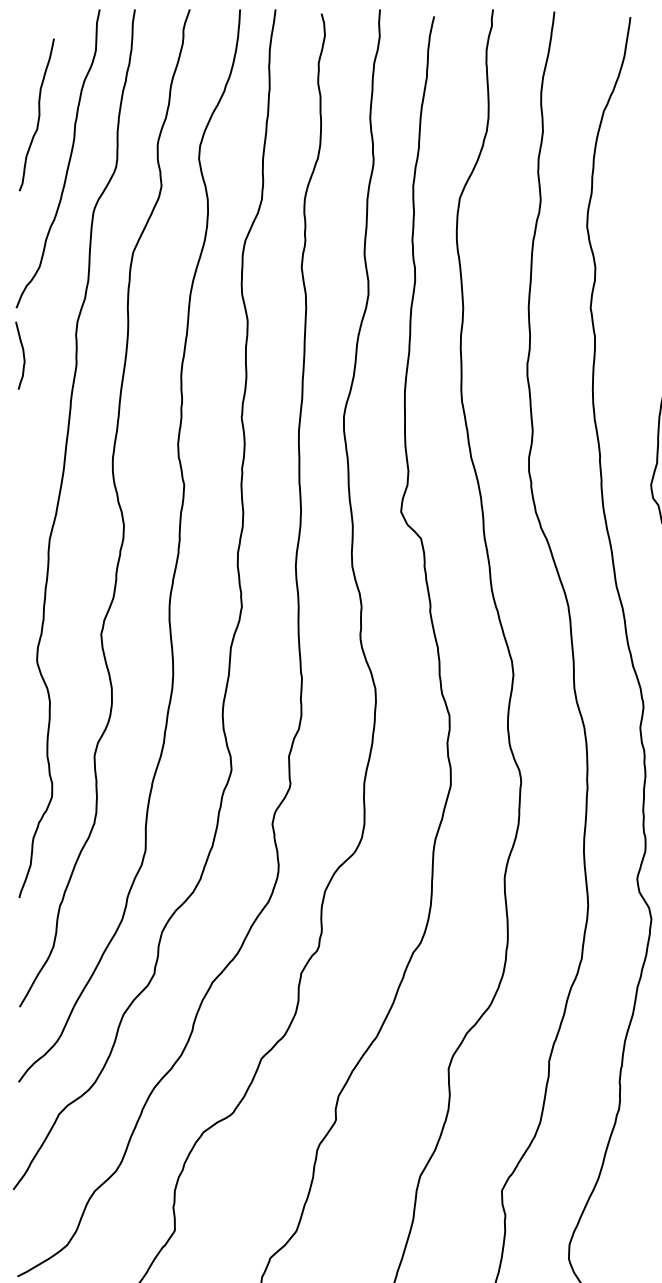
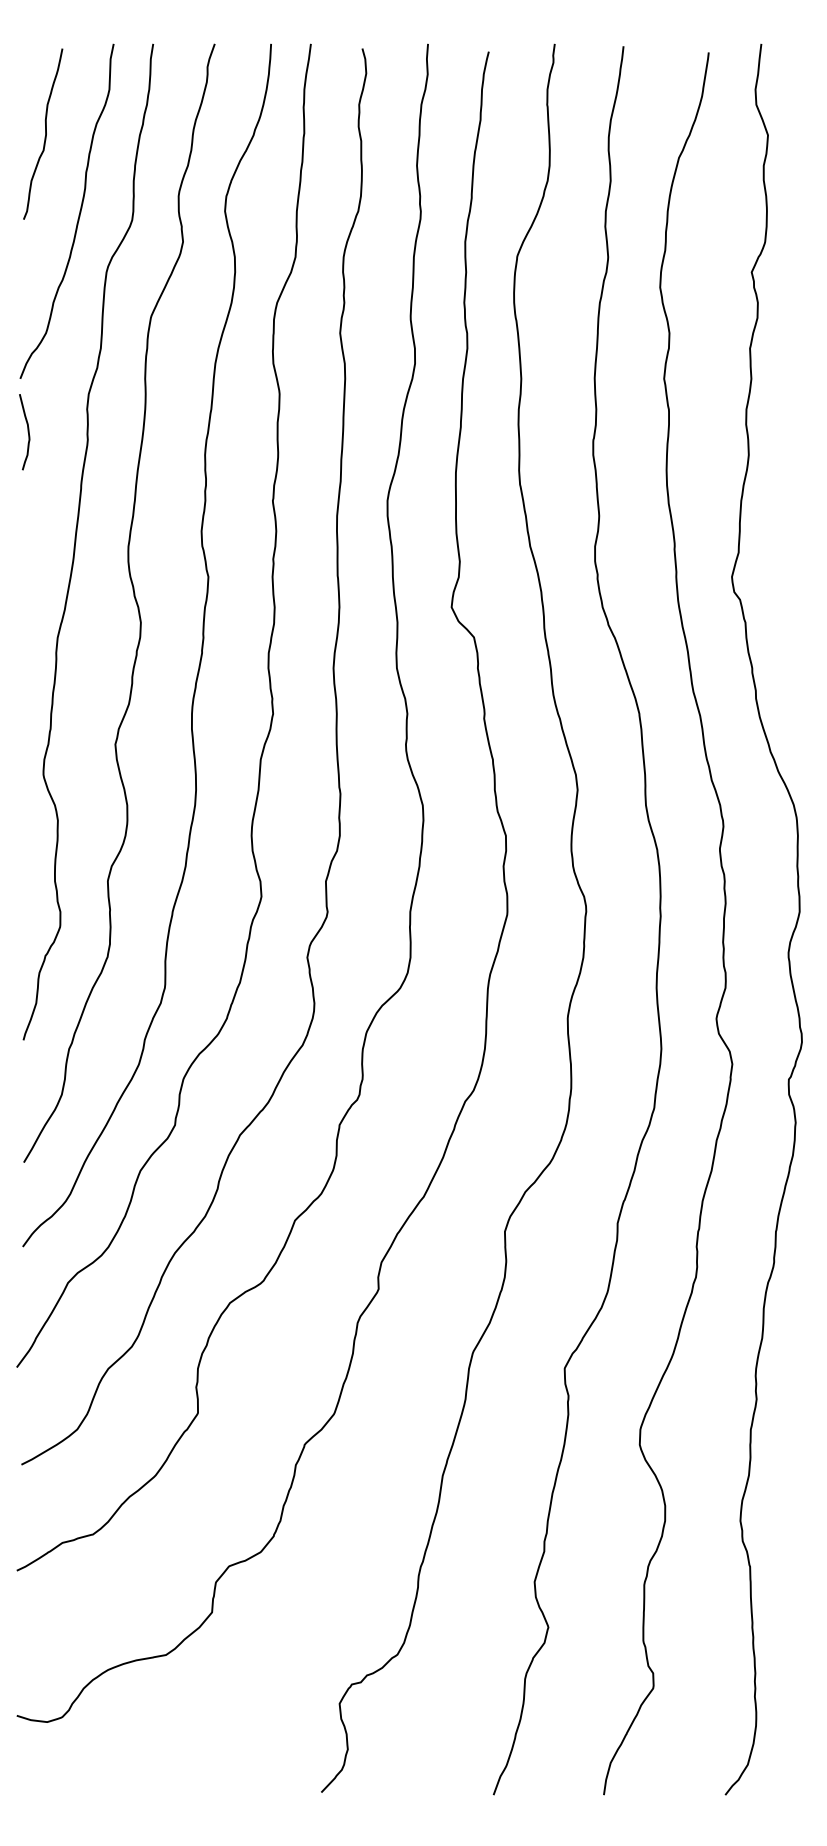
curve: (38, 114) -> (45, 133), moved

